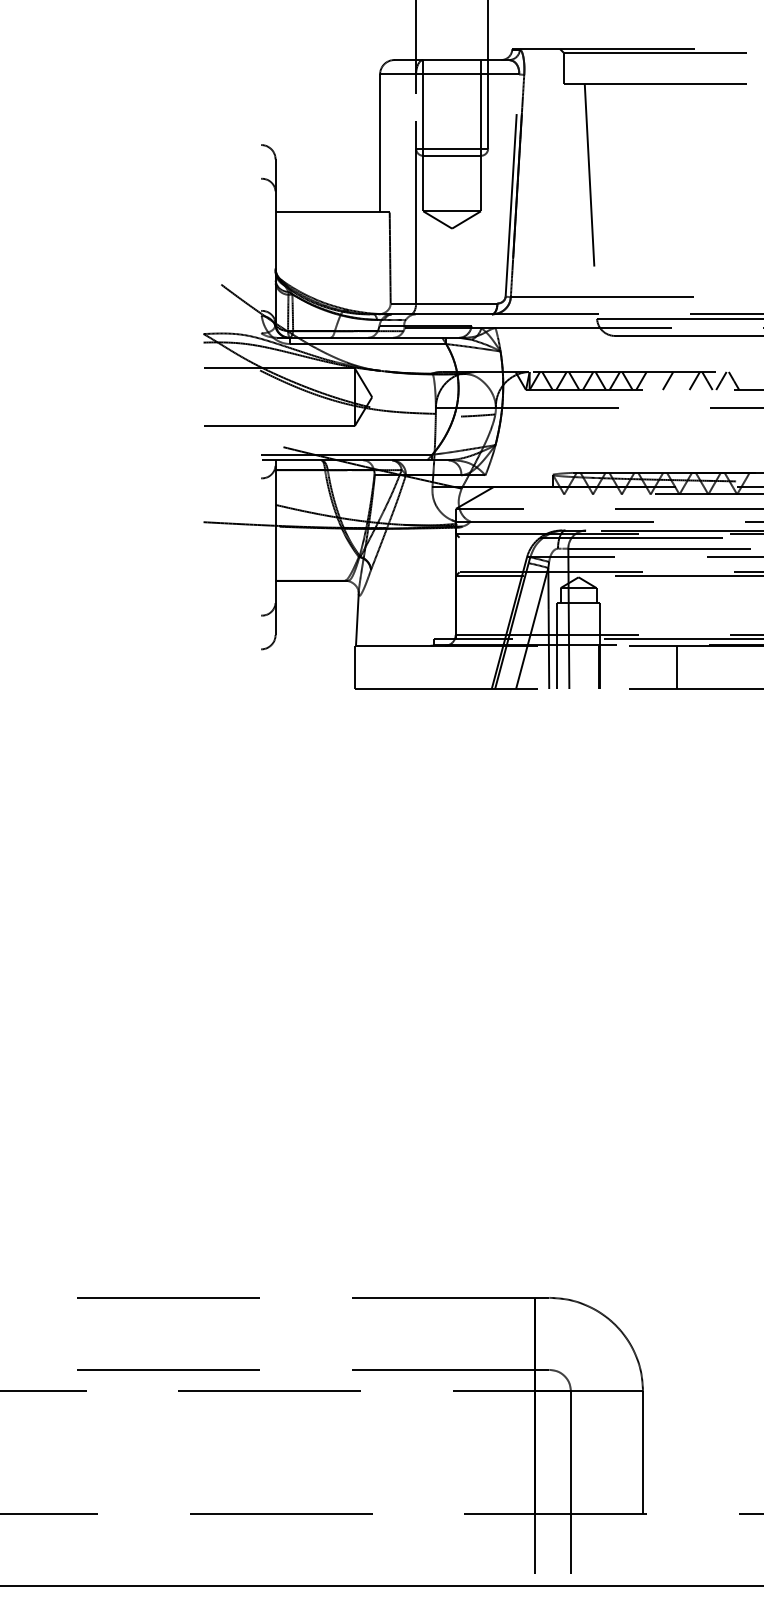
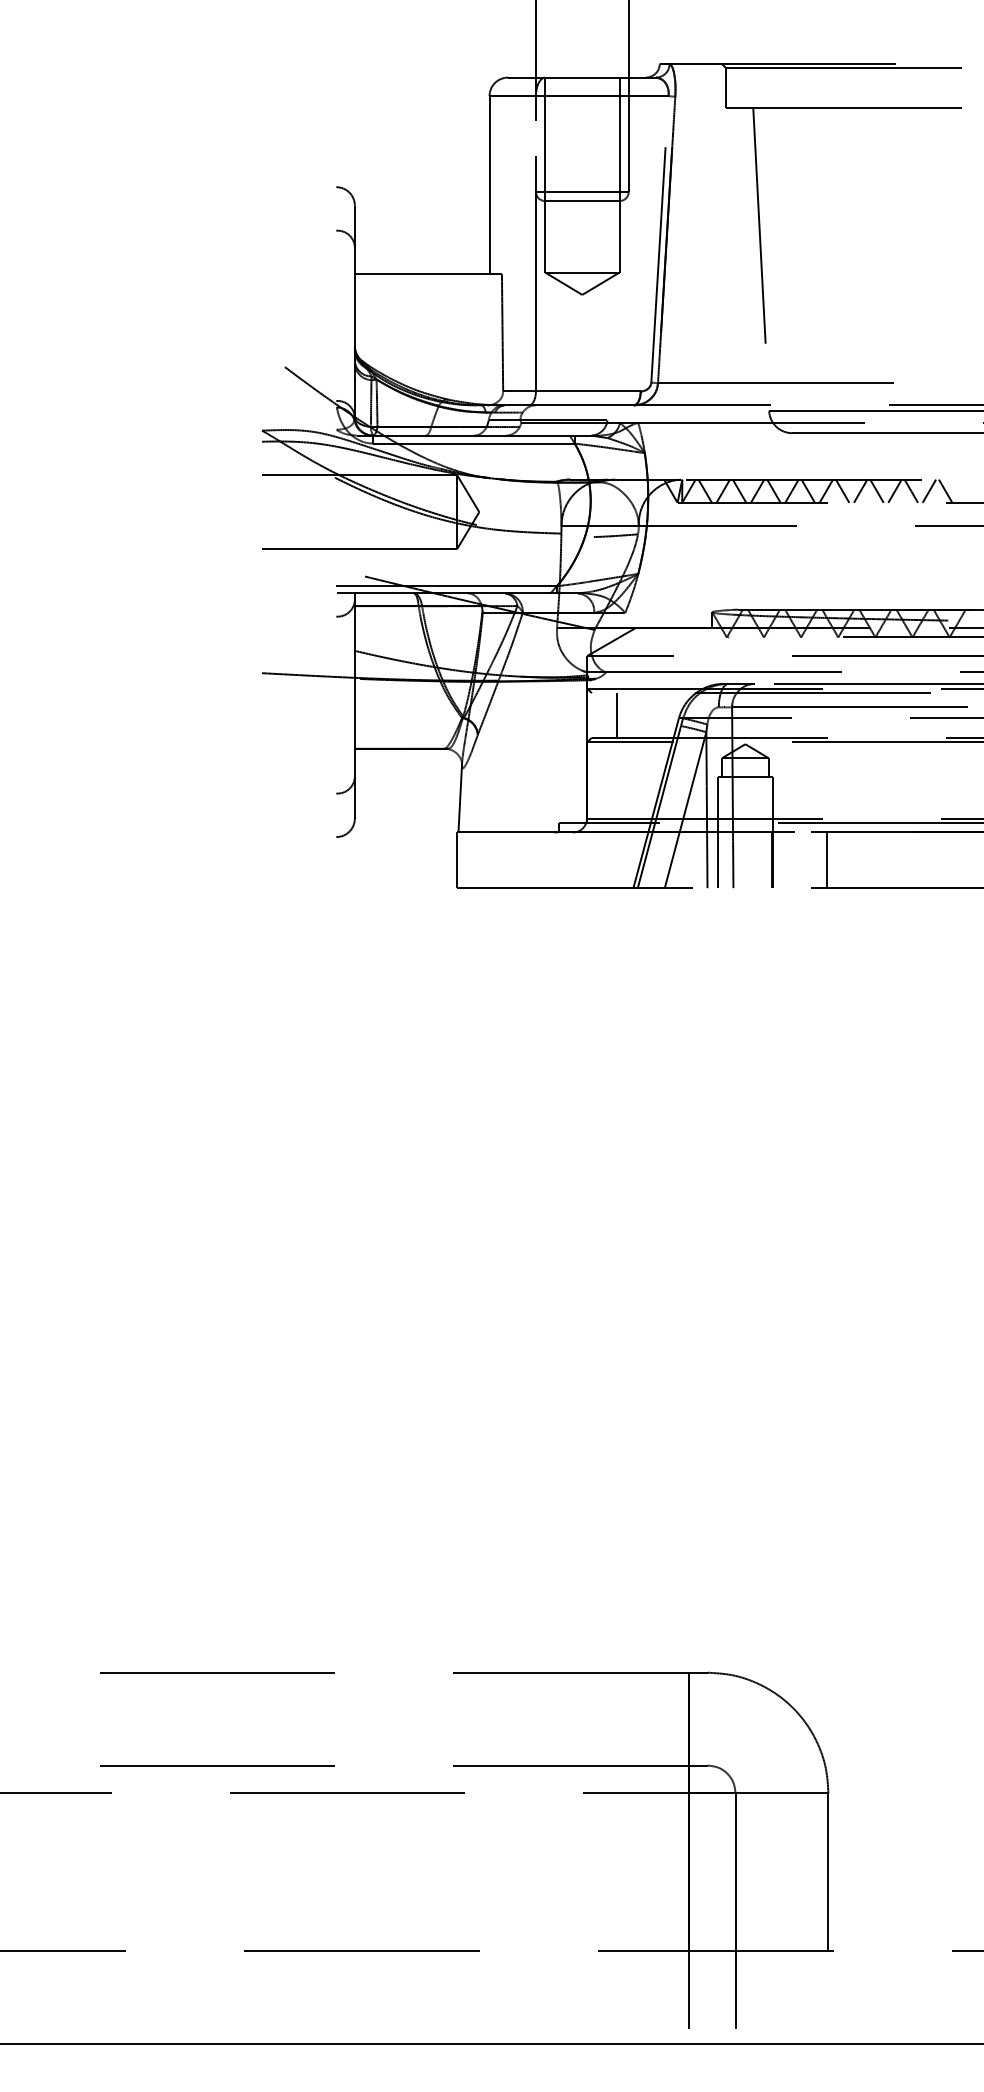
line: (653, 380) -> (842, 490), added
line: (680, 380) -> (876, 490), added
line: (478, 555) -> (616, 715), added
line: (677, 667) -> (827, 860), moved

